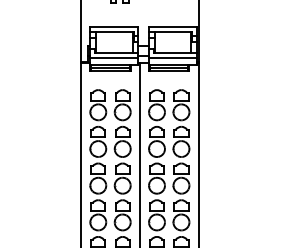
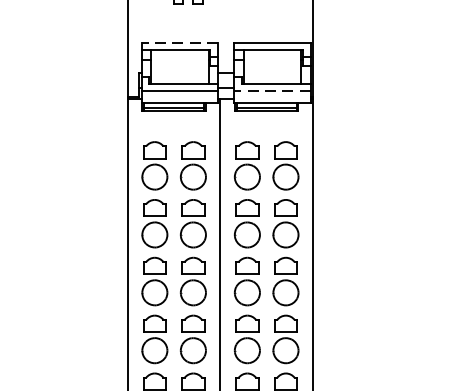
line: (113, 26) -> (178, 41), solid -> dashed
line: (172, 57) -> (271, 90), solid -> dashed

